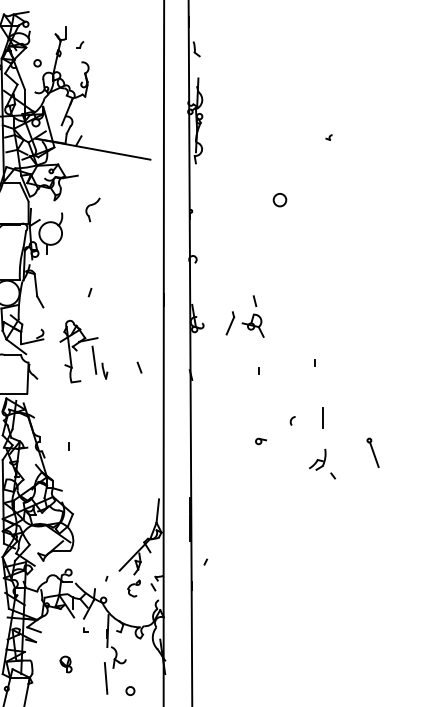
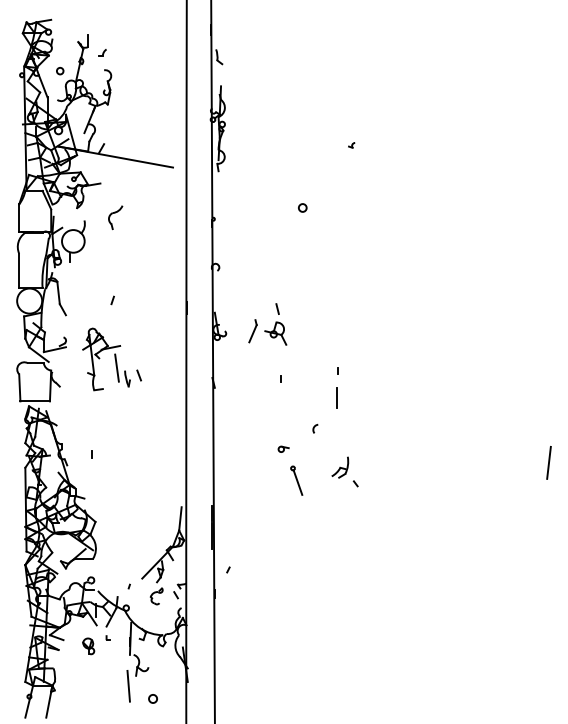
circle: (279, 199) -> (302, 207), size x0.62
line: (138, 367) -> (138, 375), moved
line: (322, 417) -> (336, 397), moved
part: (372, 452) -> (296, 480), moved
part: (65, 664) -> (88, 646), moved

